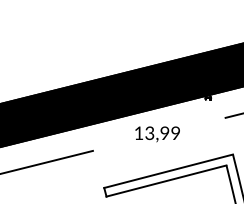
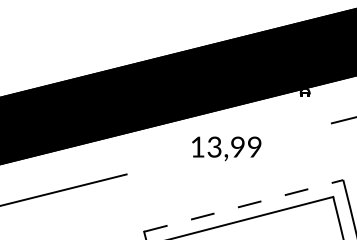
line: (169, 171) -> (245, 206), solid -> dashed

